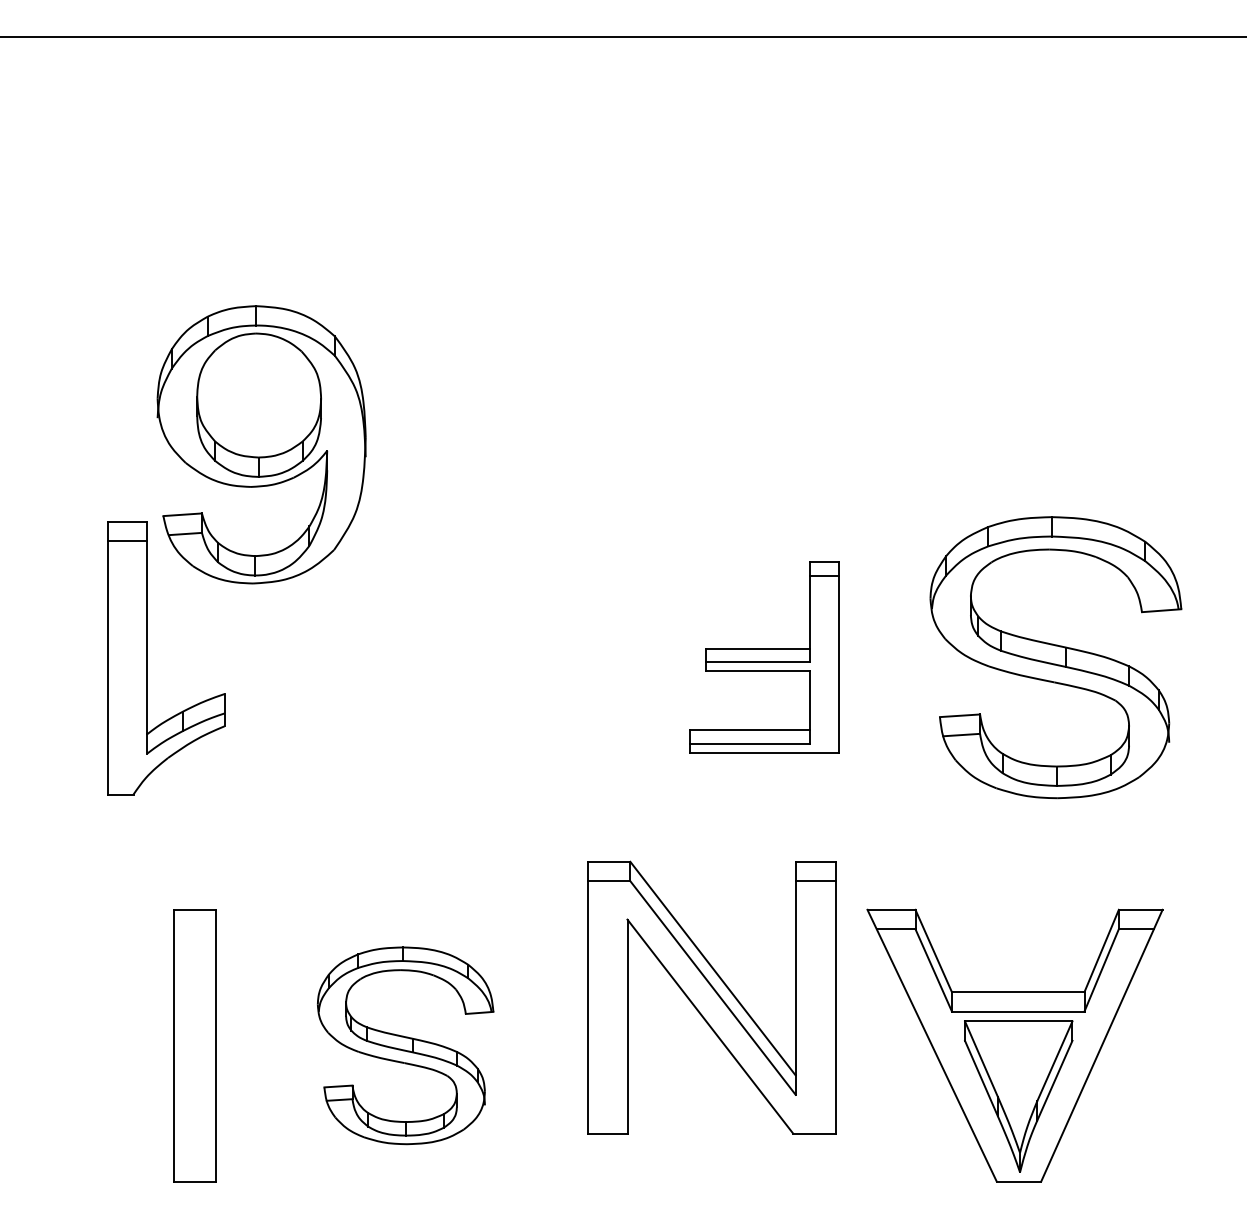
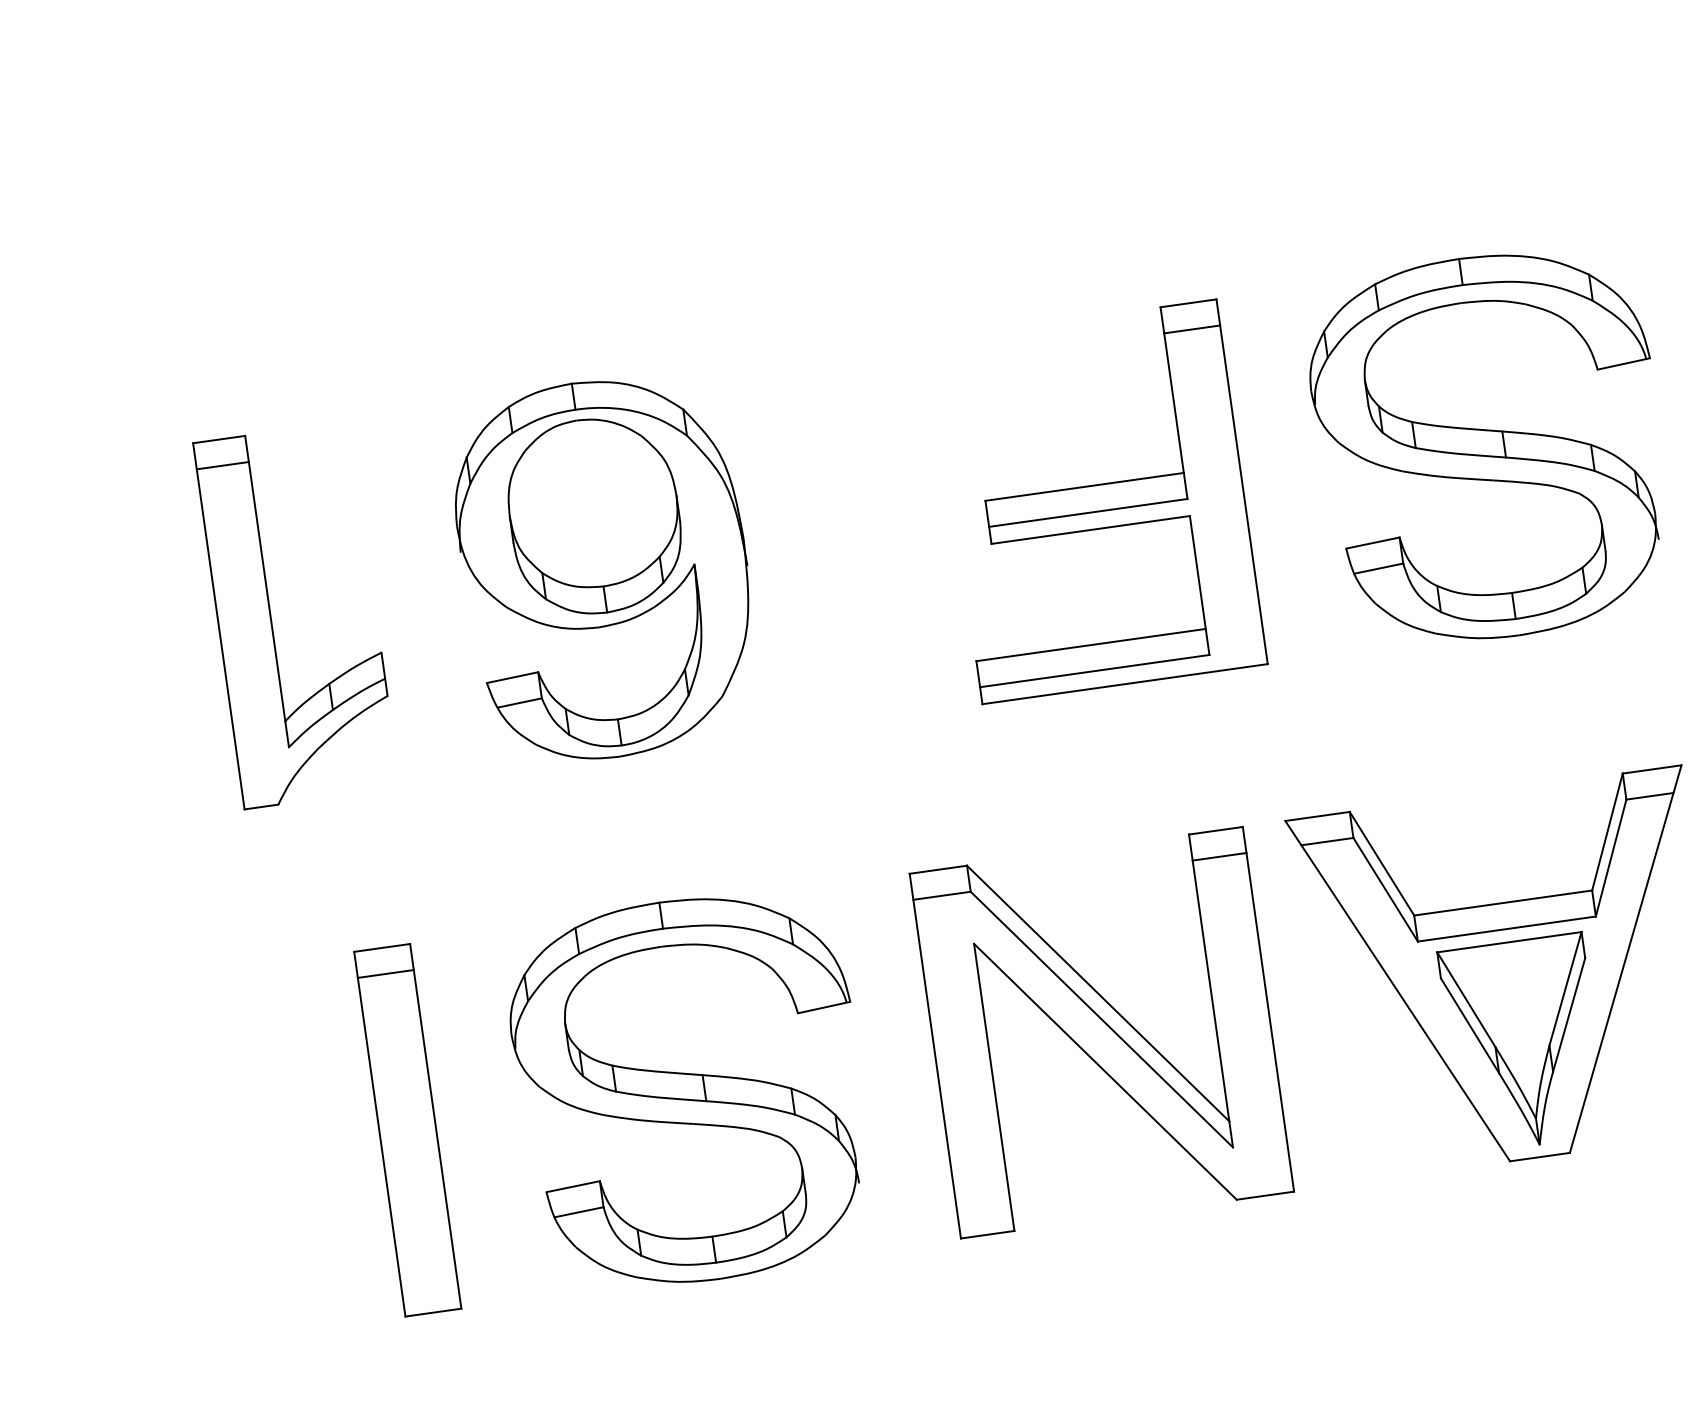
part: (261, 444) -> (605, 568), moved
part: (764, 657) -> (1099, 501), size x1.43
line: (194, 929) -> (385, 974), added
part: (711, 997) -> (1101, 1032), moved
part: (405, 1045) -> (690, 1090), size x1.43

